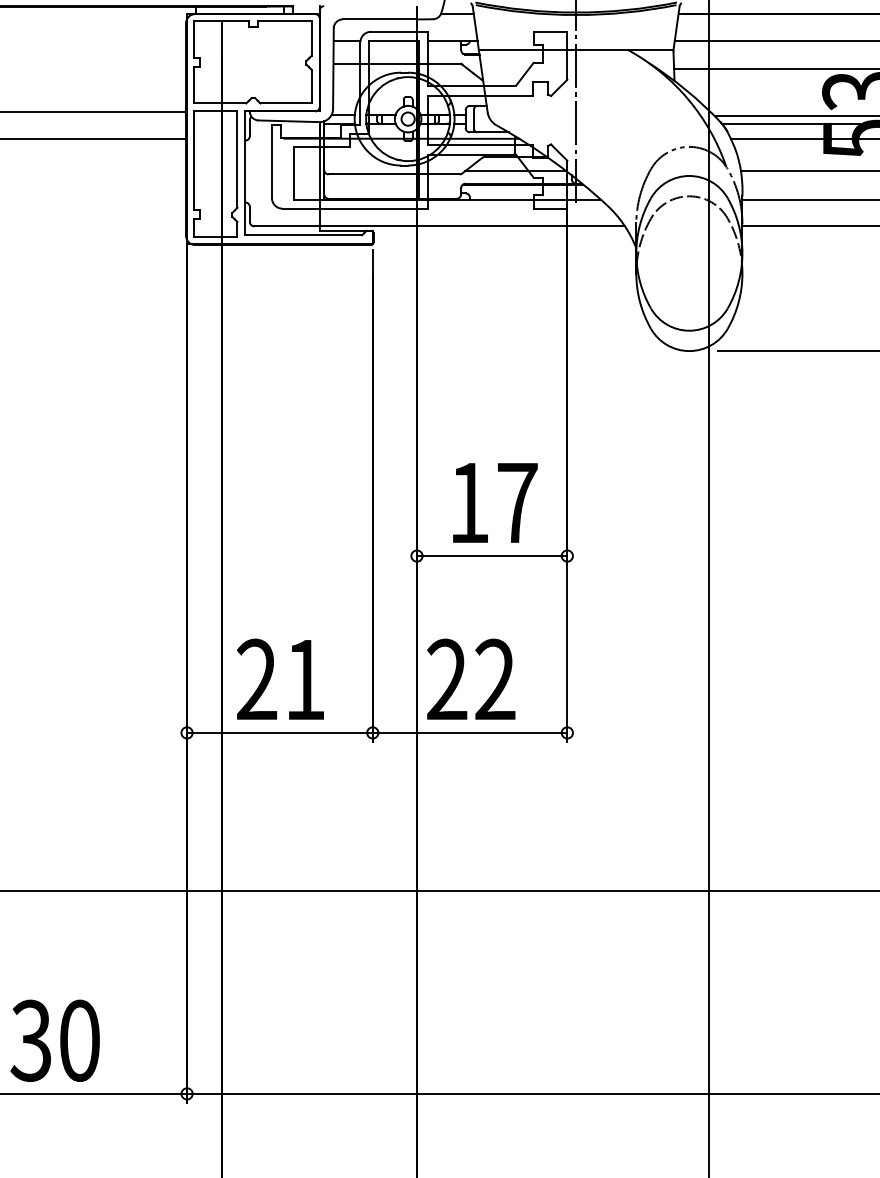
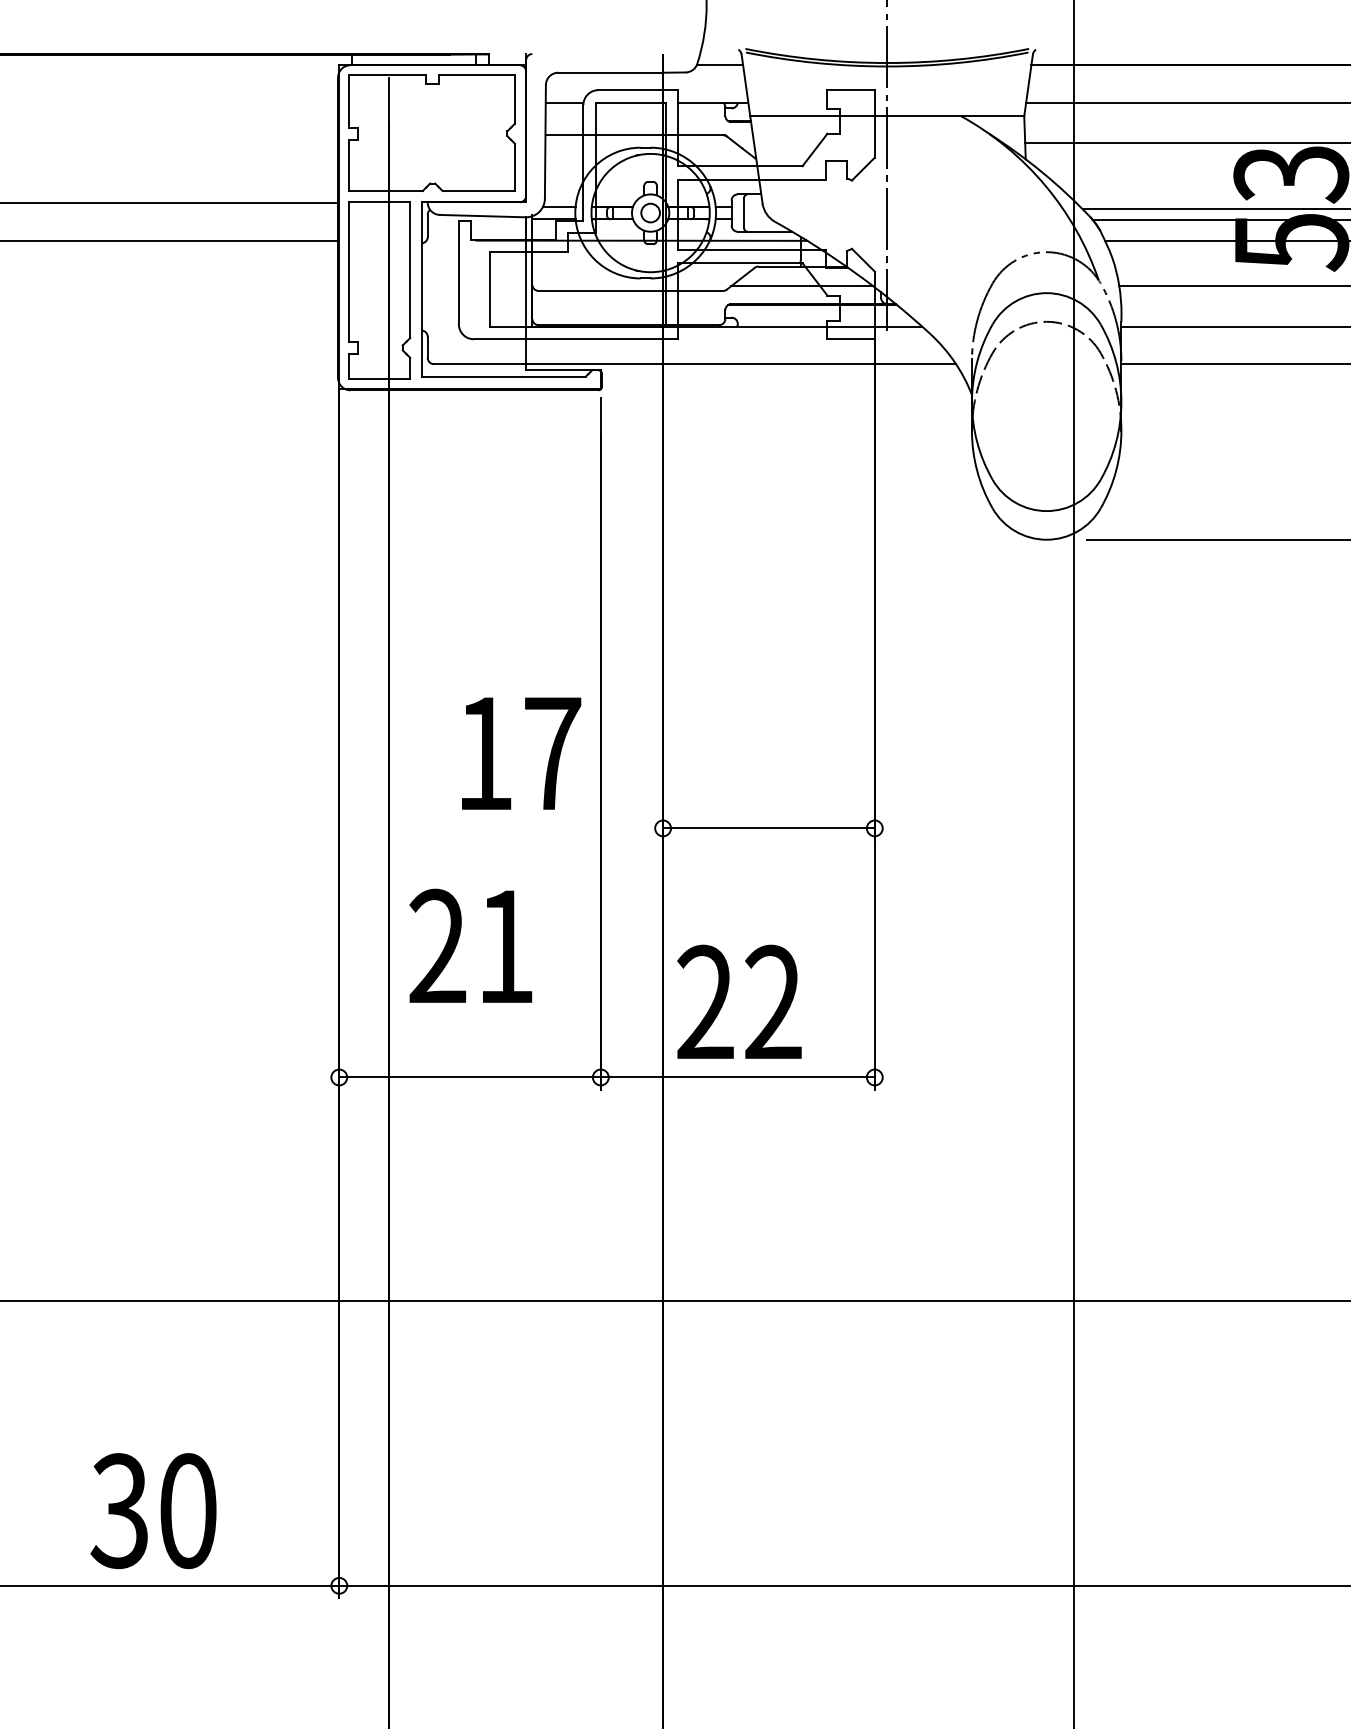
text: (495, 502) -> (521, 753), moved
text: (280, 678) -> (470, 945), moved

